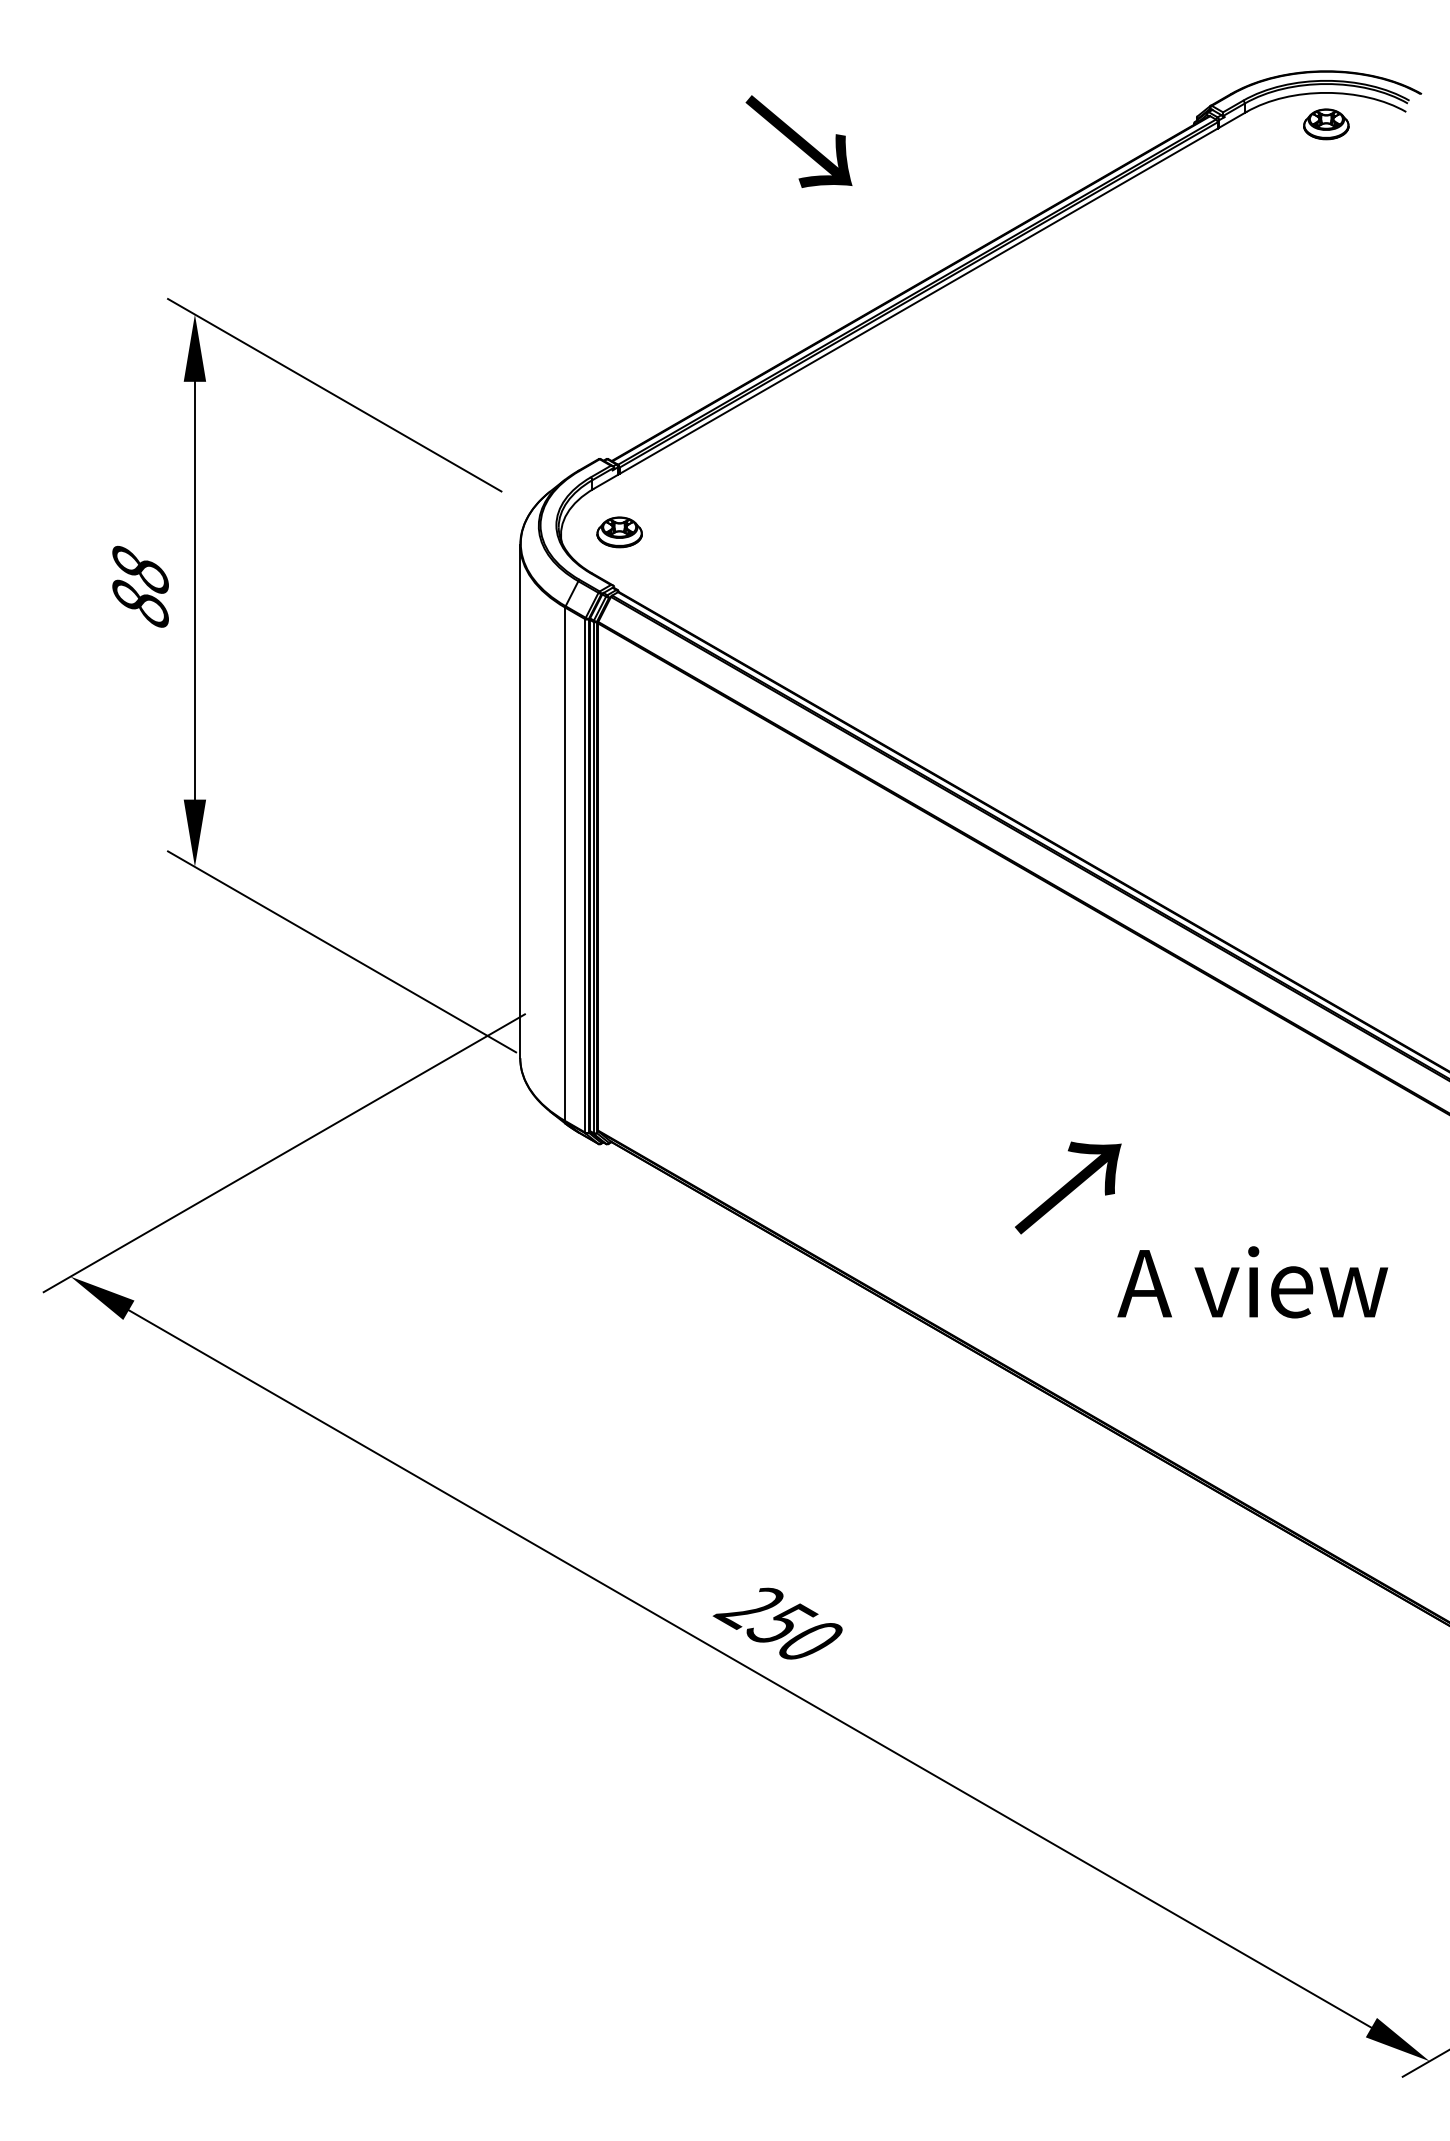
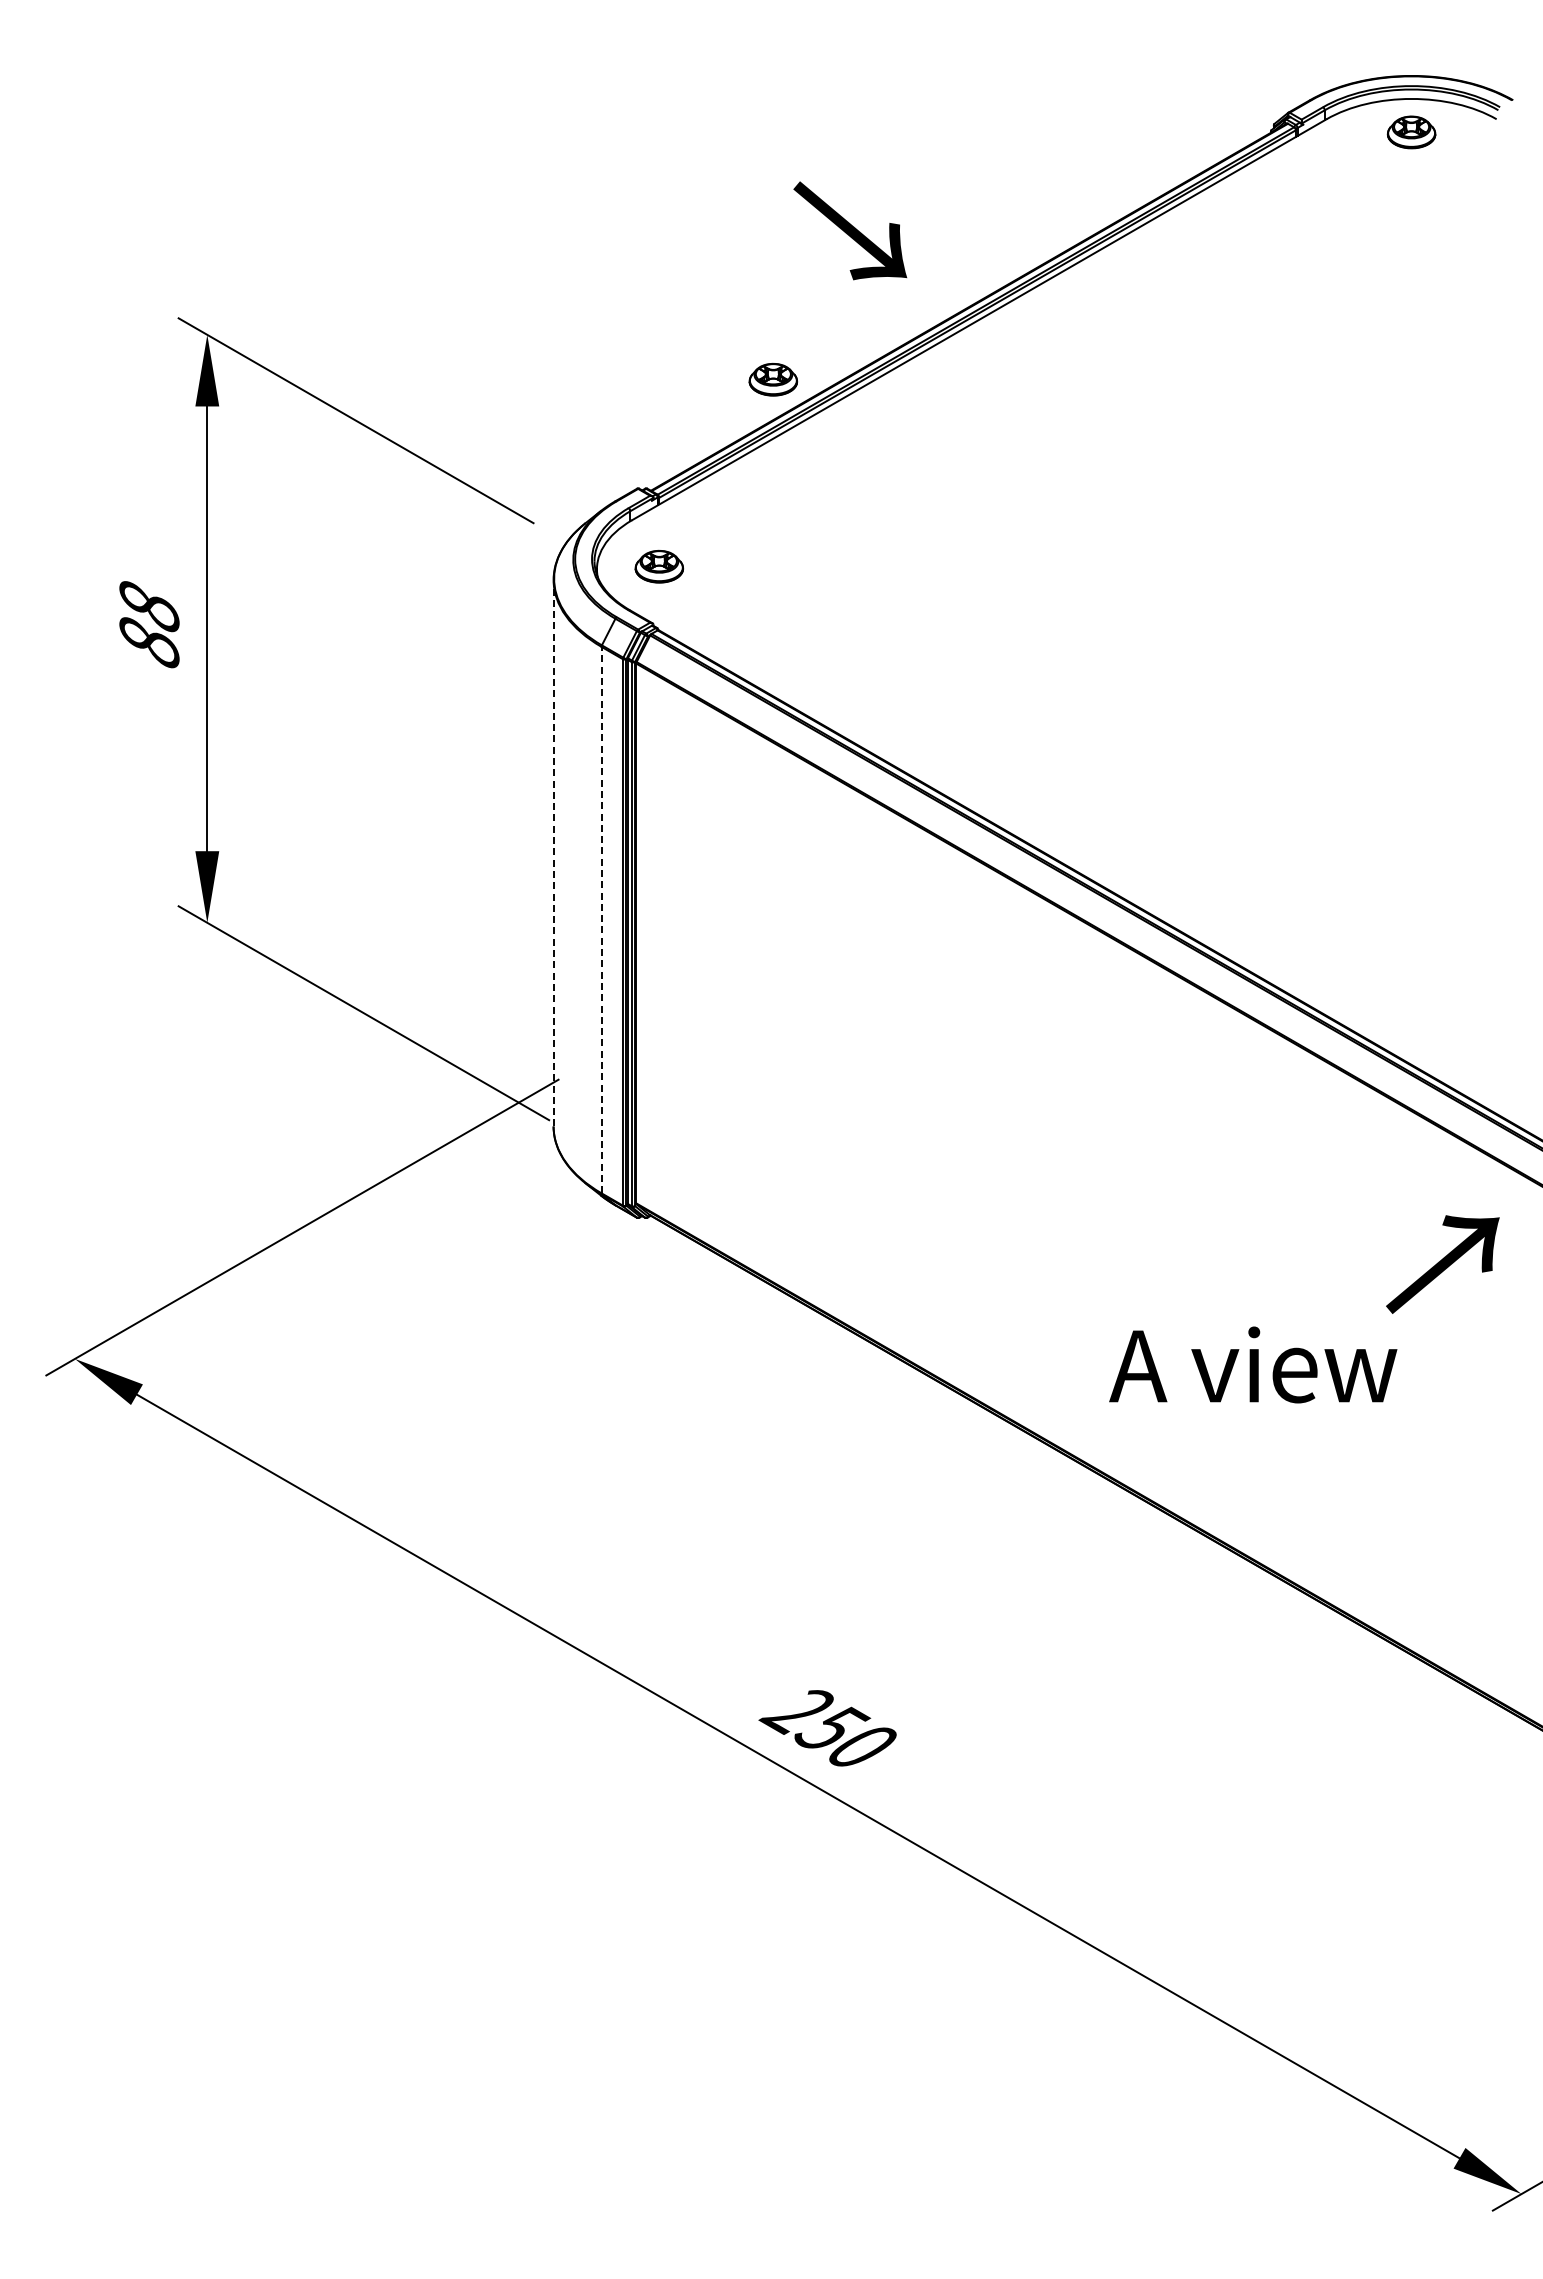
text: (799, 141) -> (850, 230), moved
part: (725, 356) -> (772, 379), added
line: (520, 800) -> (553, 852), solid -> dashed
line: (565, 863) -> (601, 919), solid -> dashed
text: (1067, 1187) -> (1442, 1264), moved
text: (1252, 1281) -> (1253, 1364), moved

